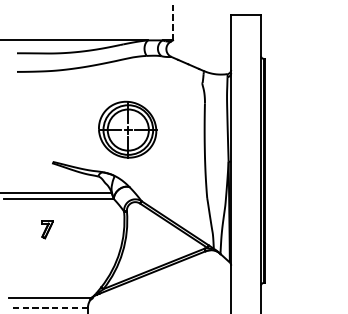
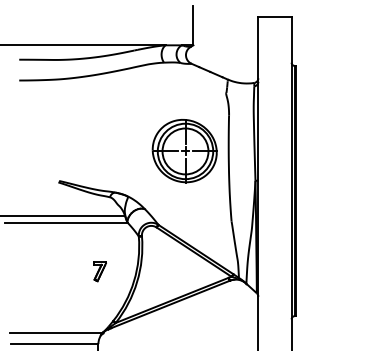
line: (173, 22) -> (193, 25), dashed -> solid
part: (127, 130) -> (184, 151), moved
part: (46, 229) -> (99, 271), moved
line: (48, 308) -> (54, 344), dashed -> solid

